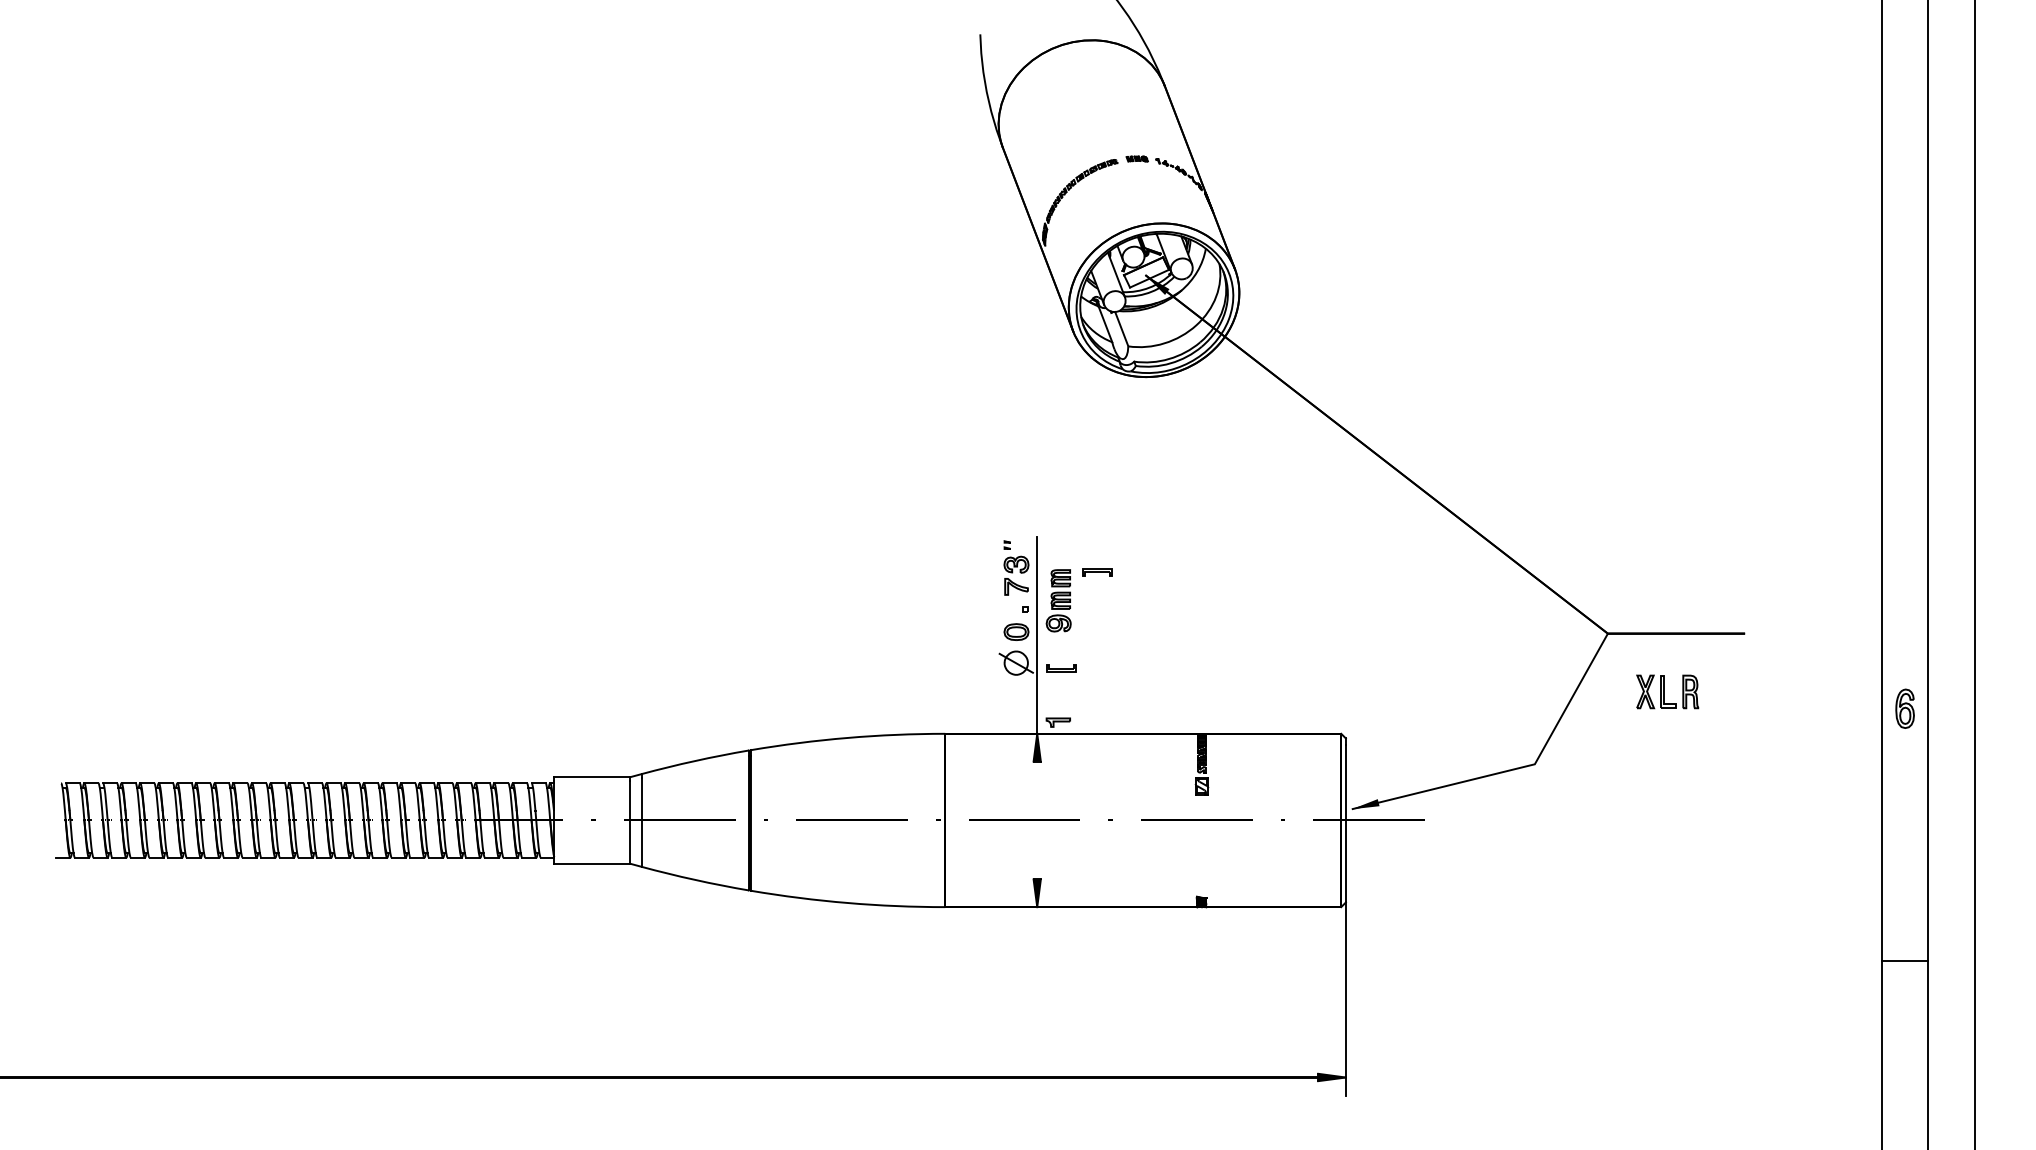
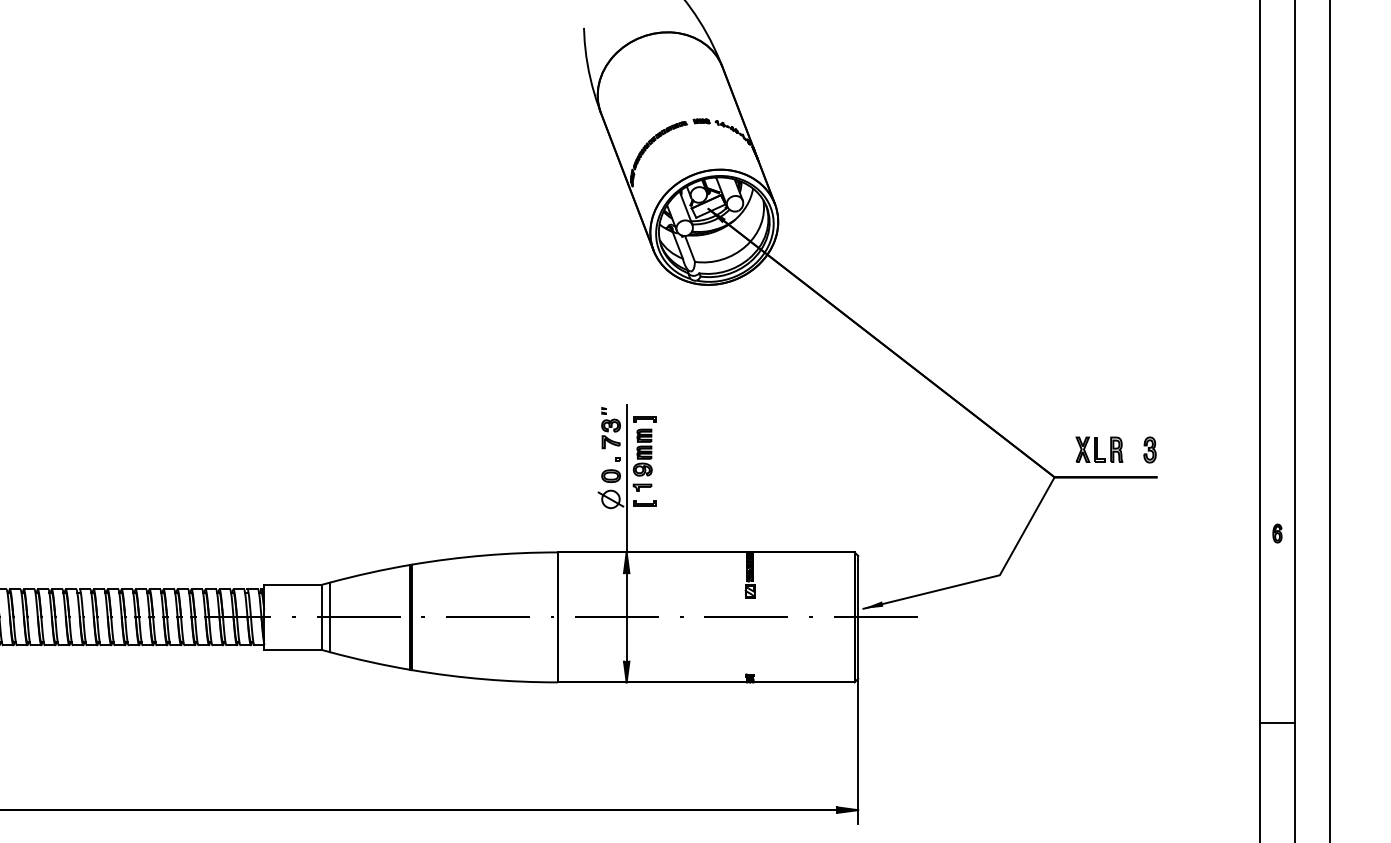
part: (1097, 572) -> (644, 419), moved
part: (1734, 596) -> (1149, 449), added
part: (1667, 691) -> (1099, 449), moved
part: (1904, 708) -> (1277, 533), size x0.62
part: (1057, 722) -> (641, 487), moved
line: (1037, 820) -> (626, 617), added

